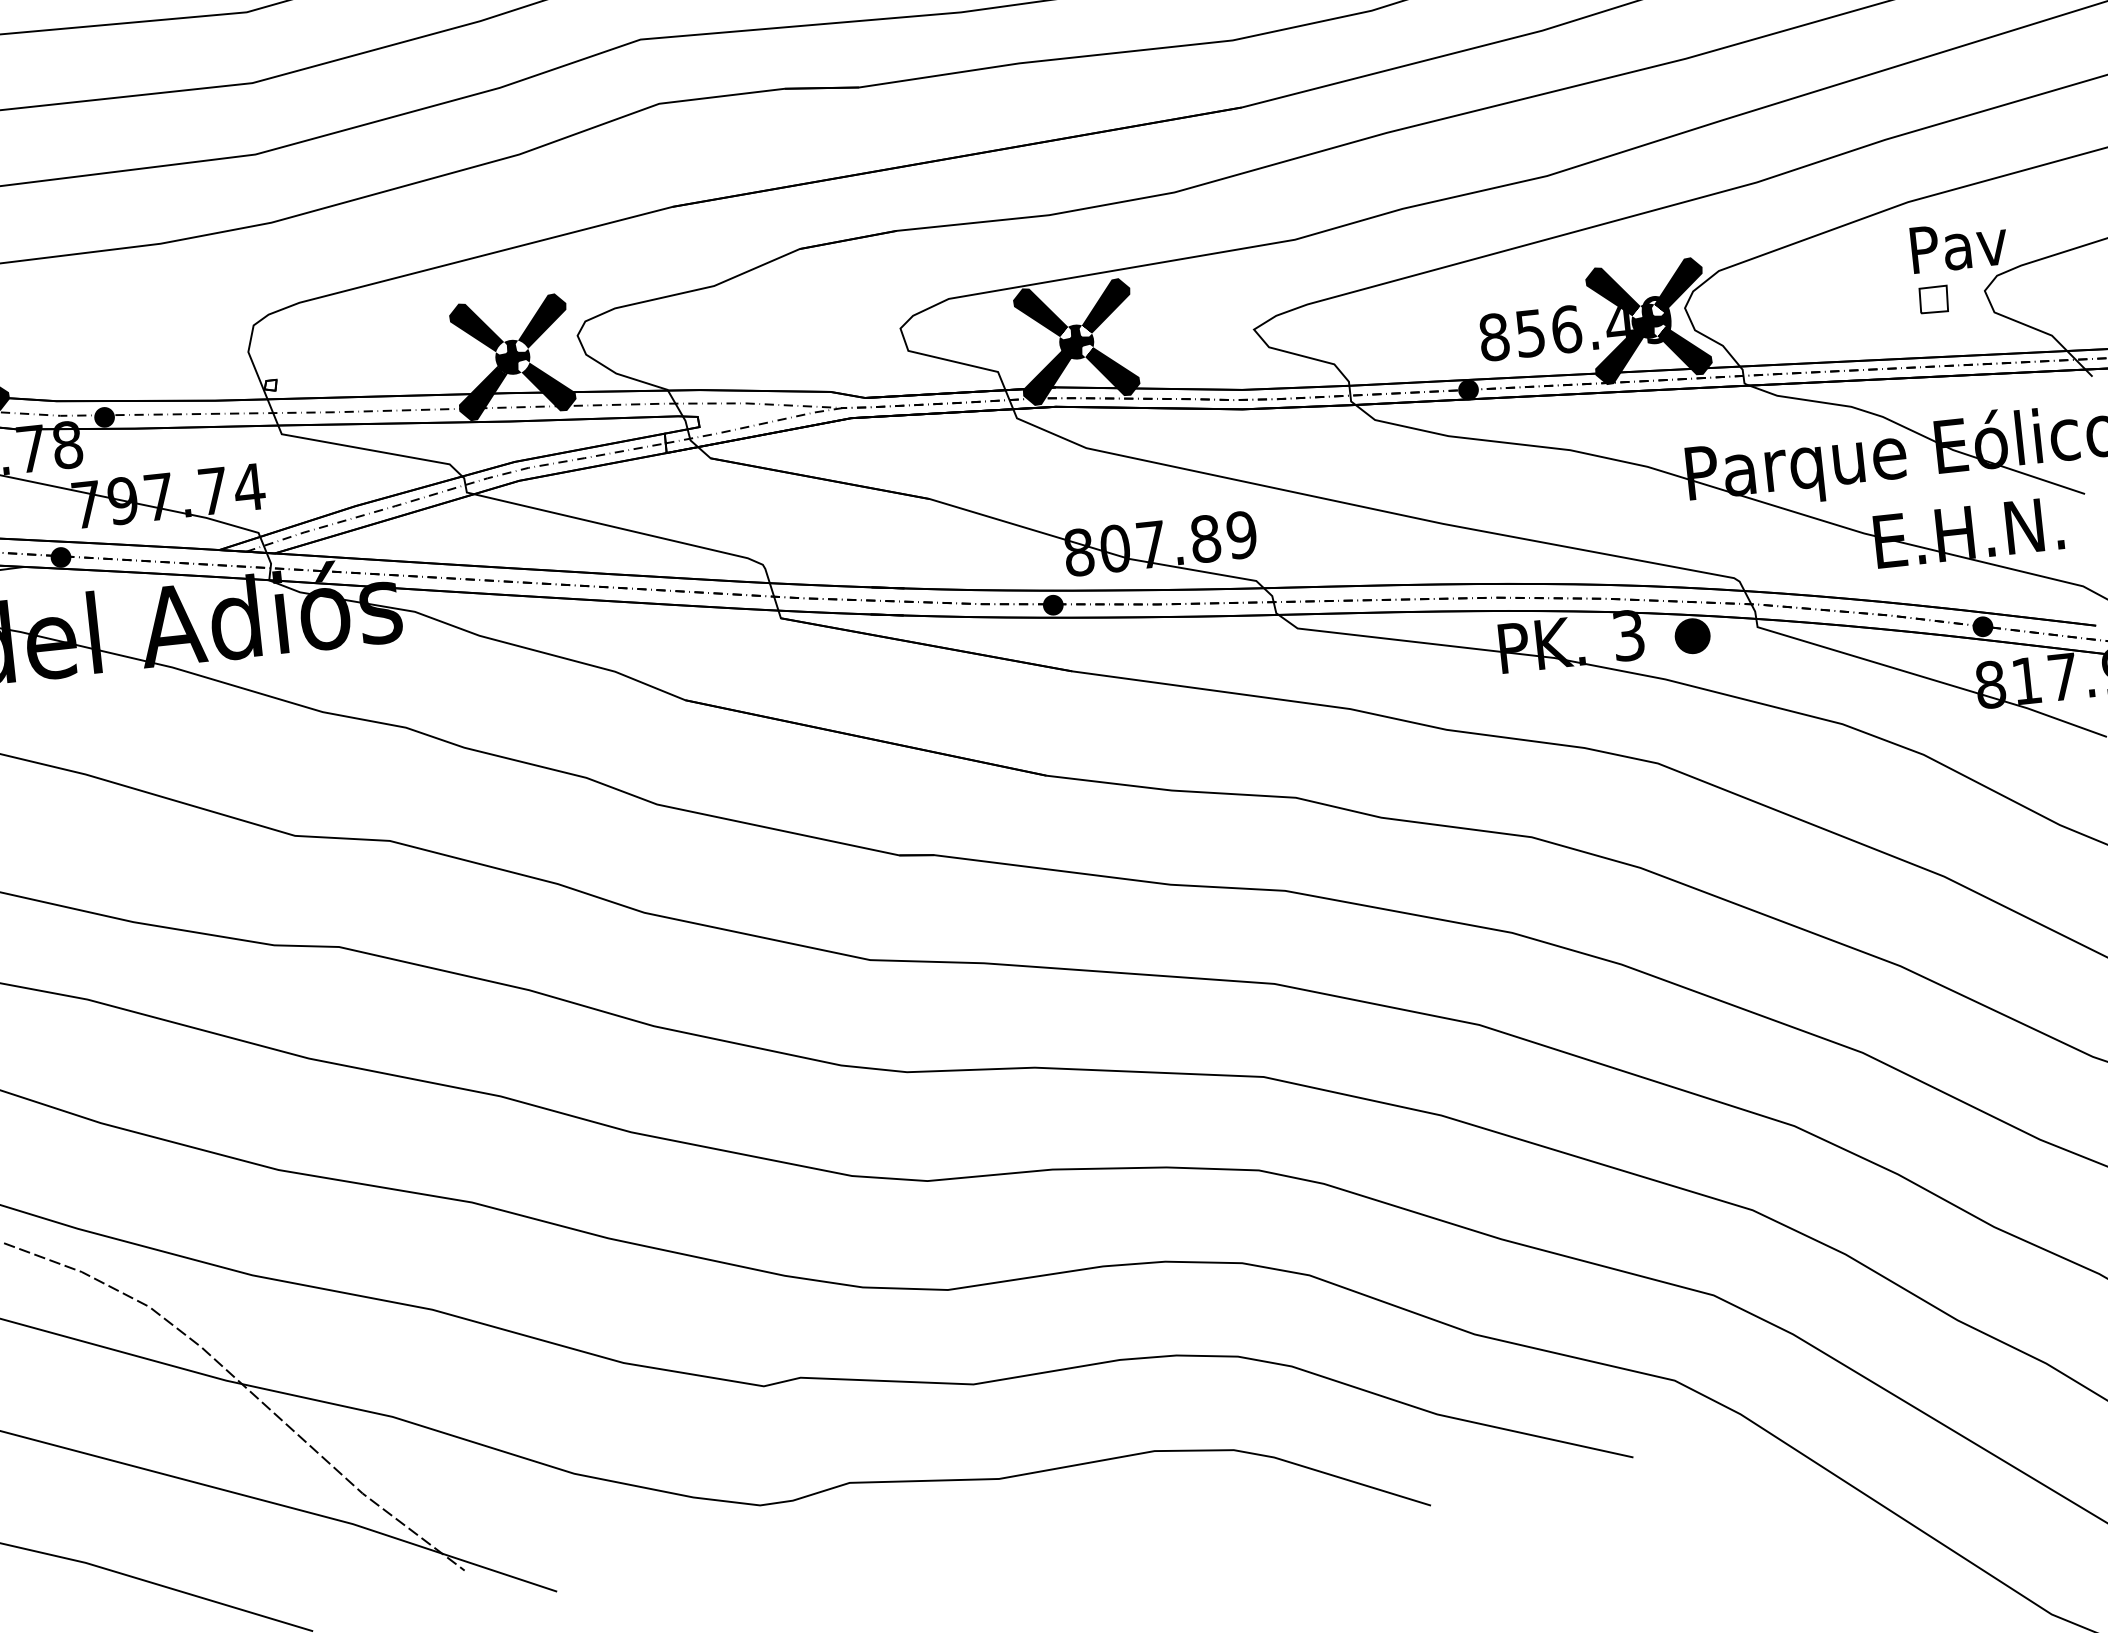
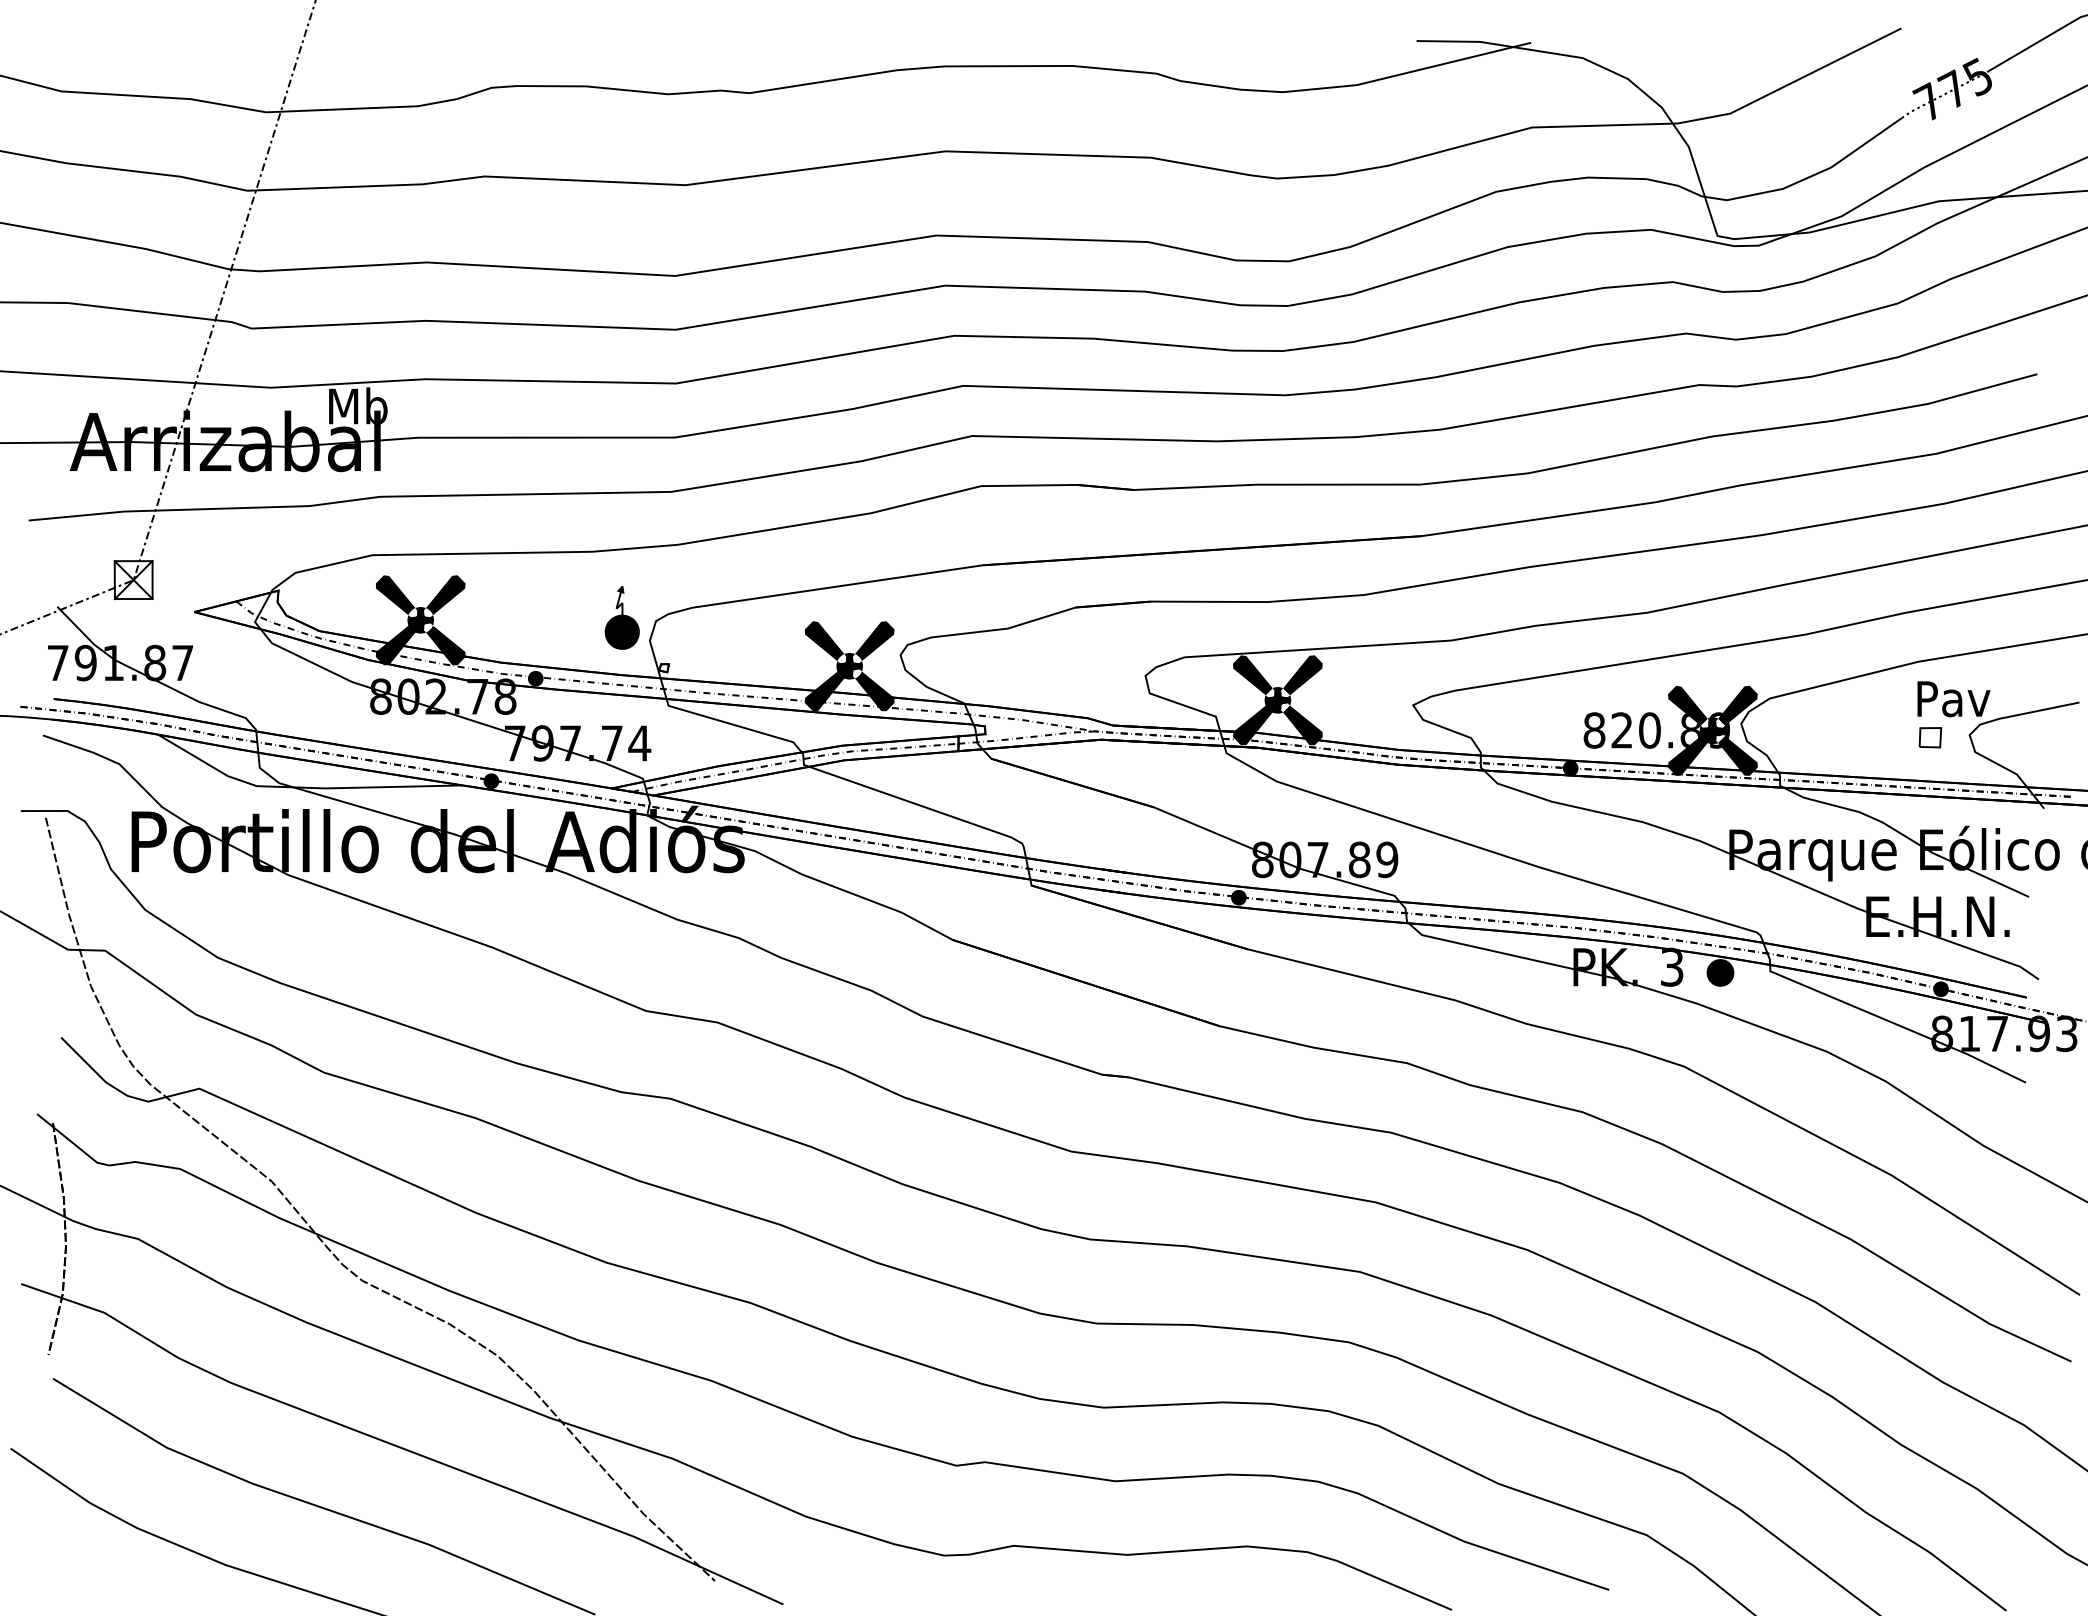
part: (208, 325) -> (621, 617), added
text: (1573, 328) -> (1655, 730), 856.49 -> 820.89

